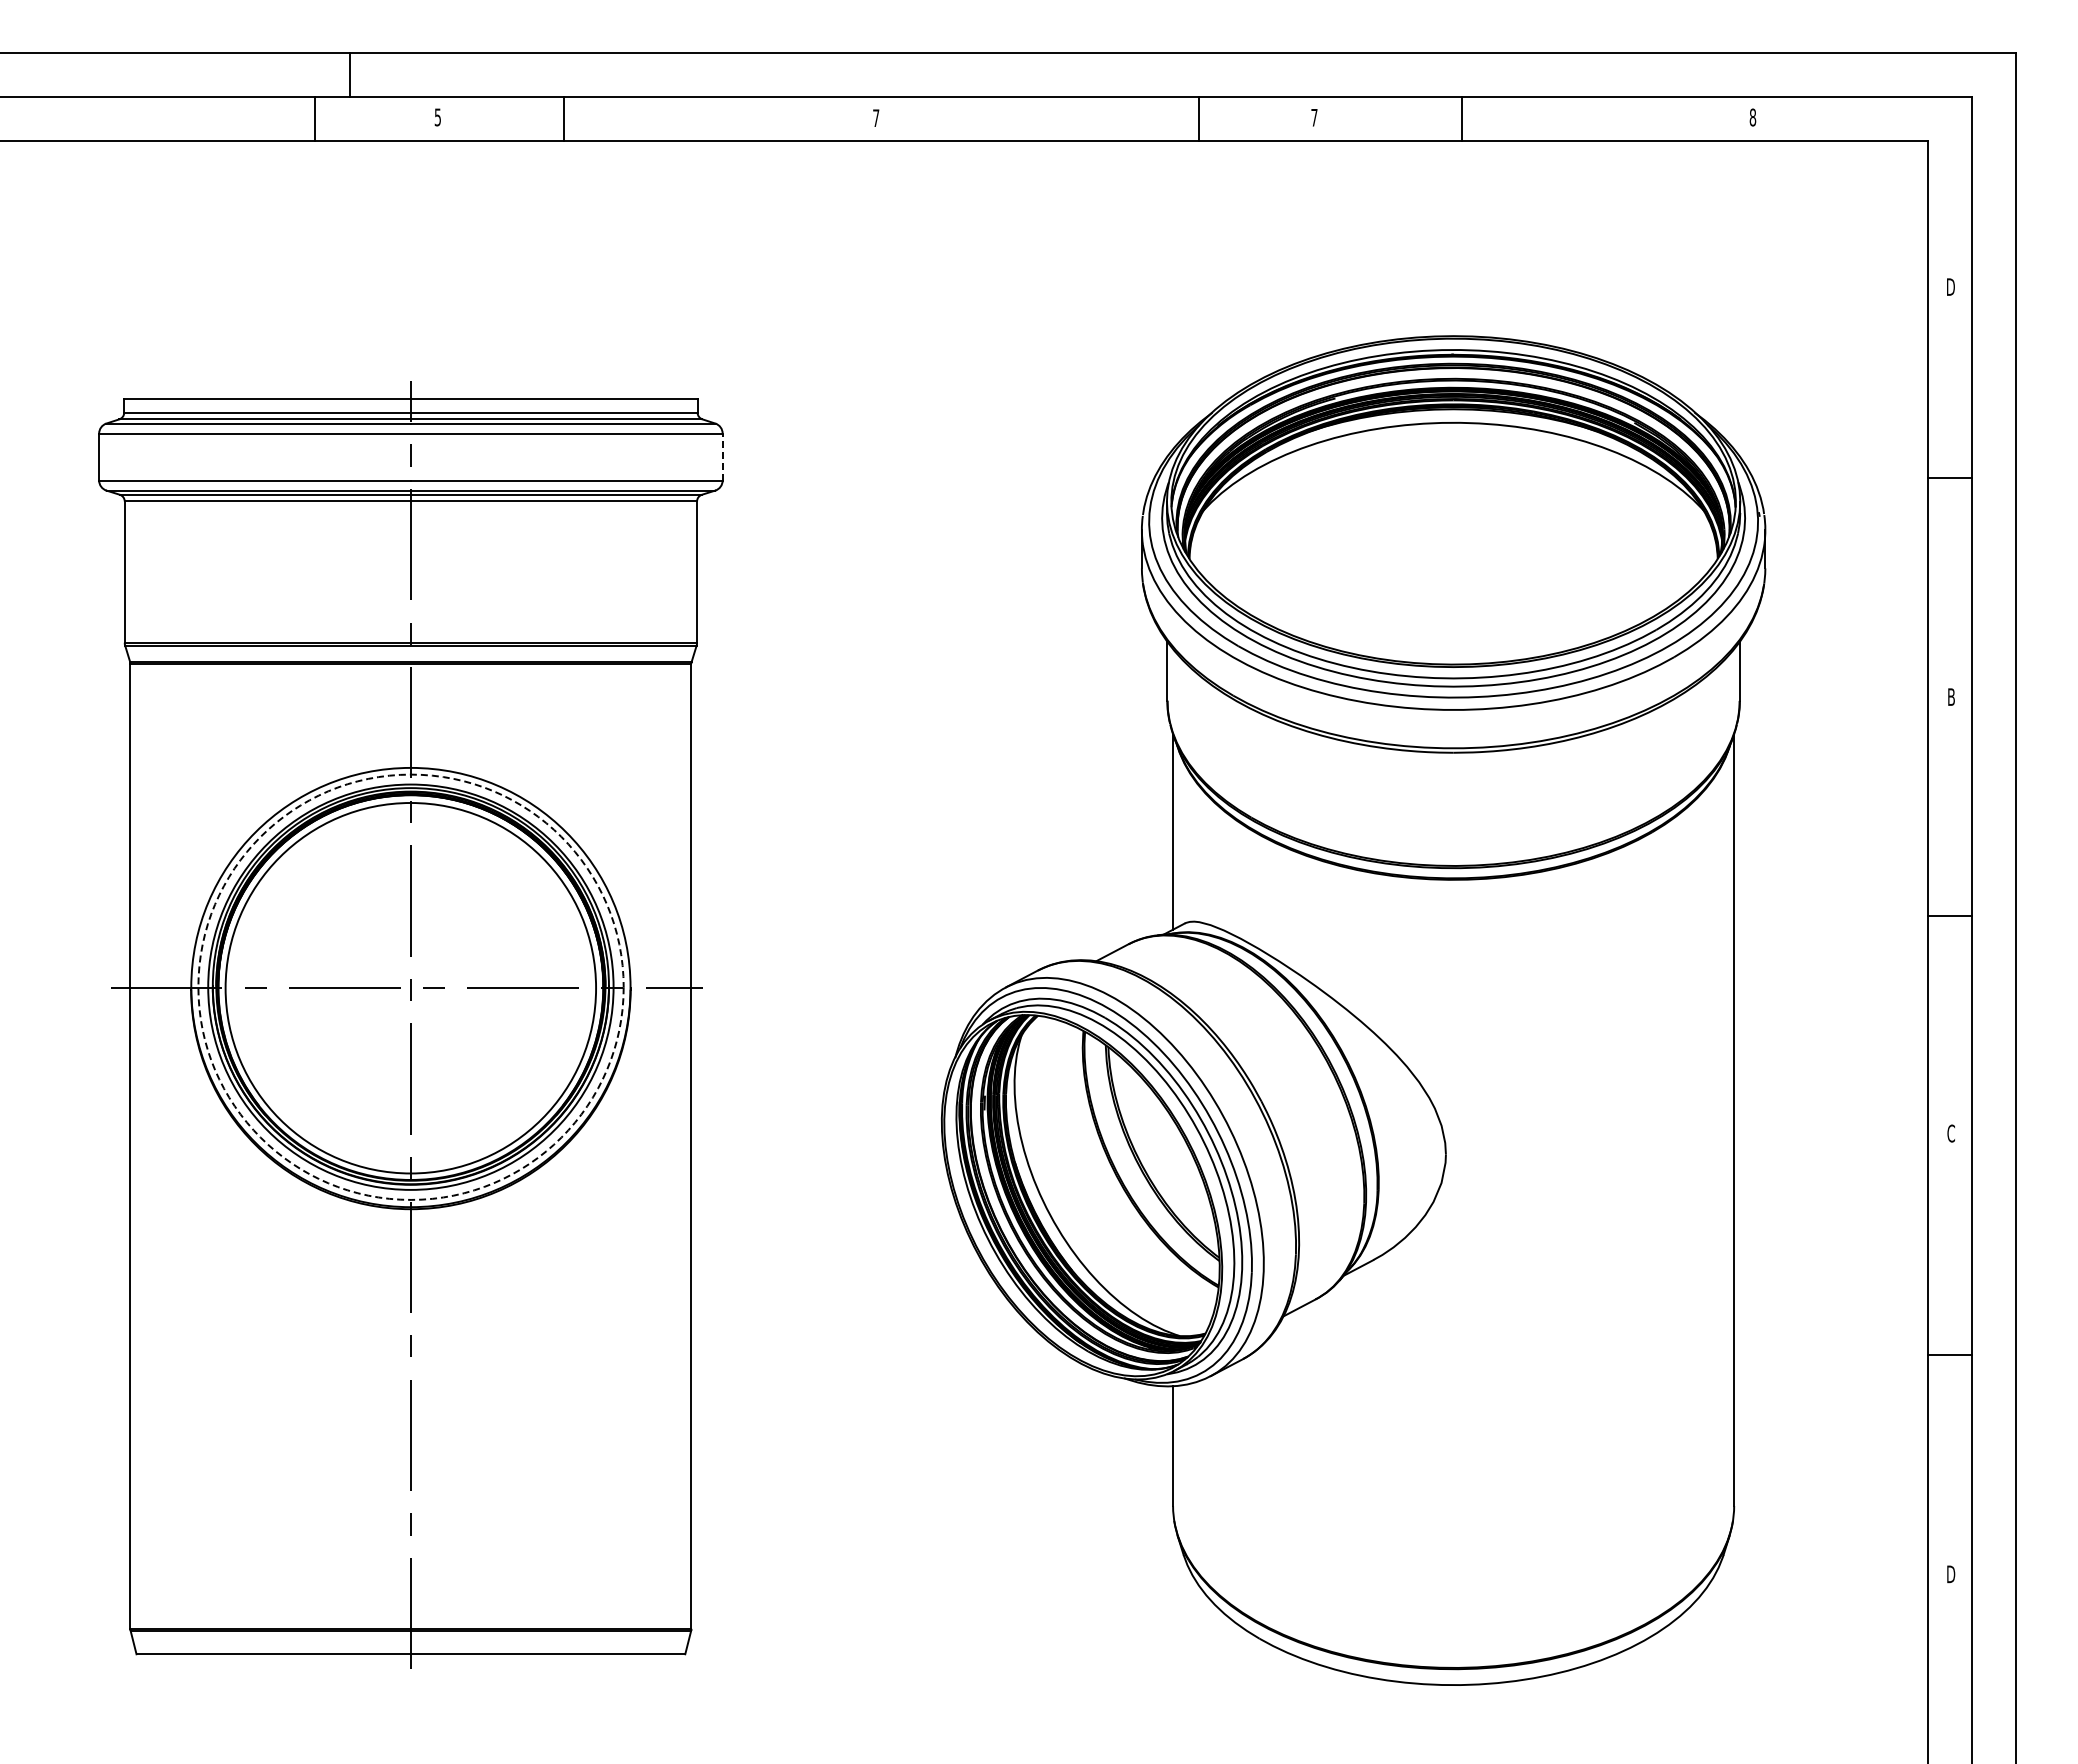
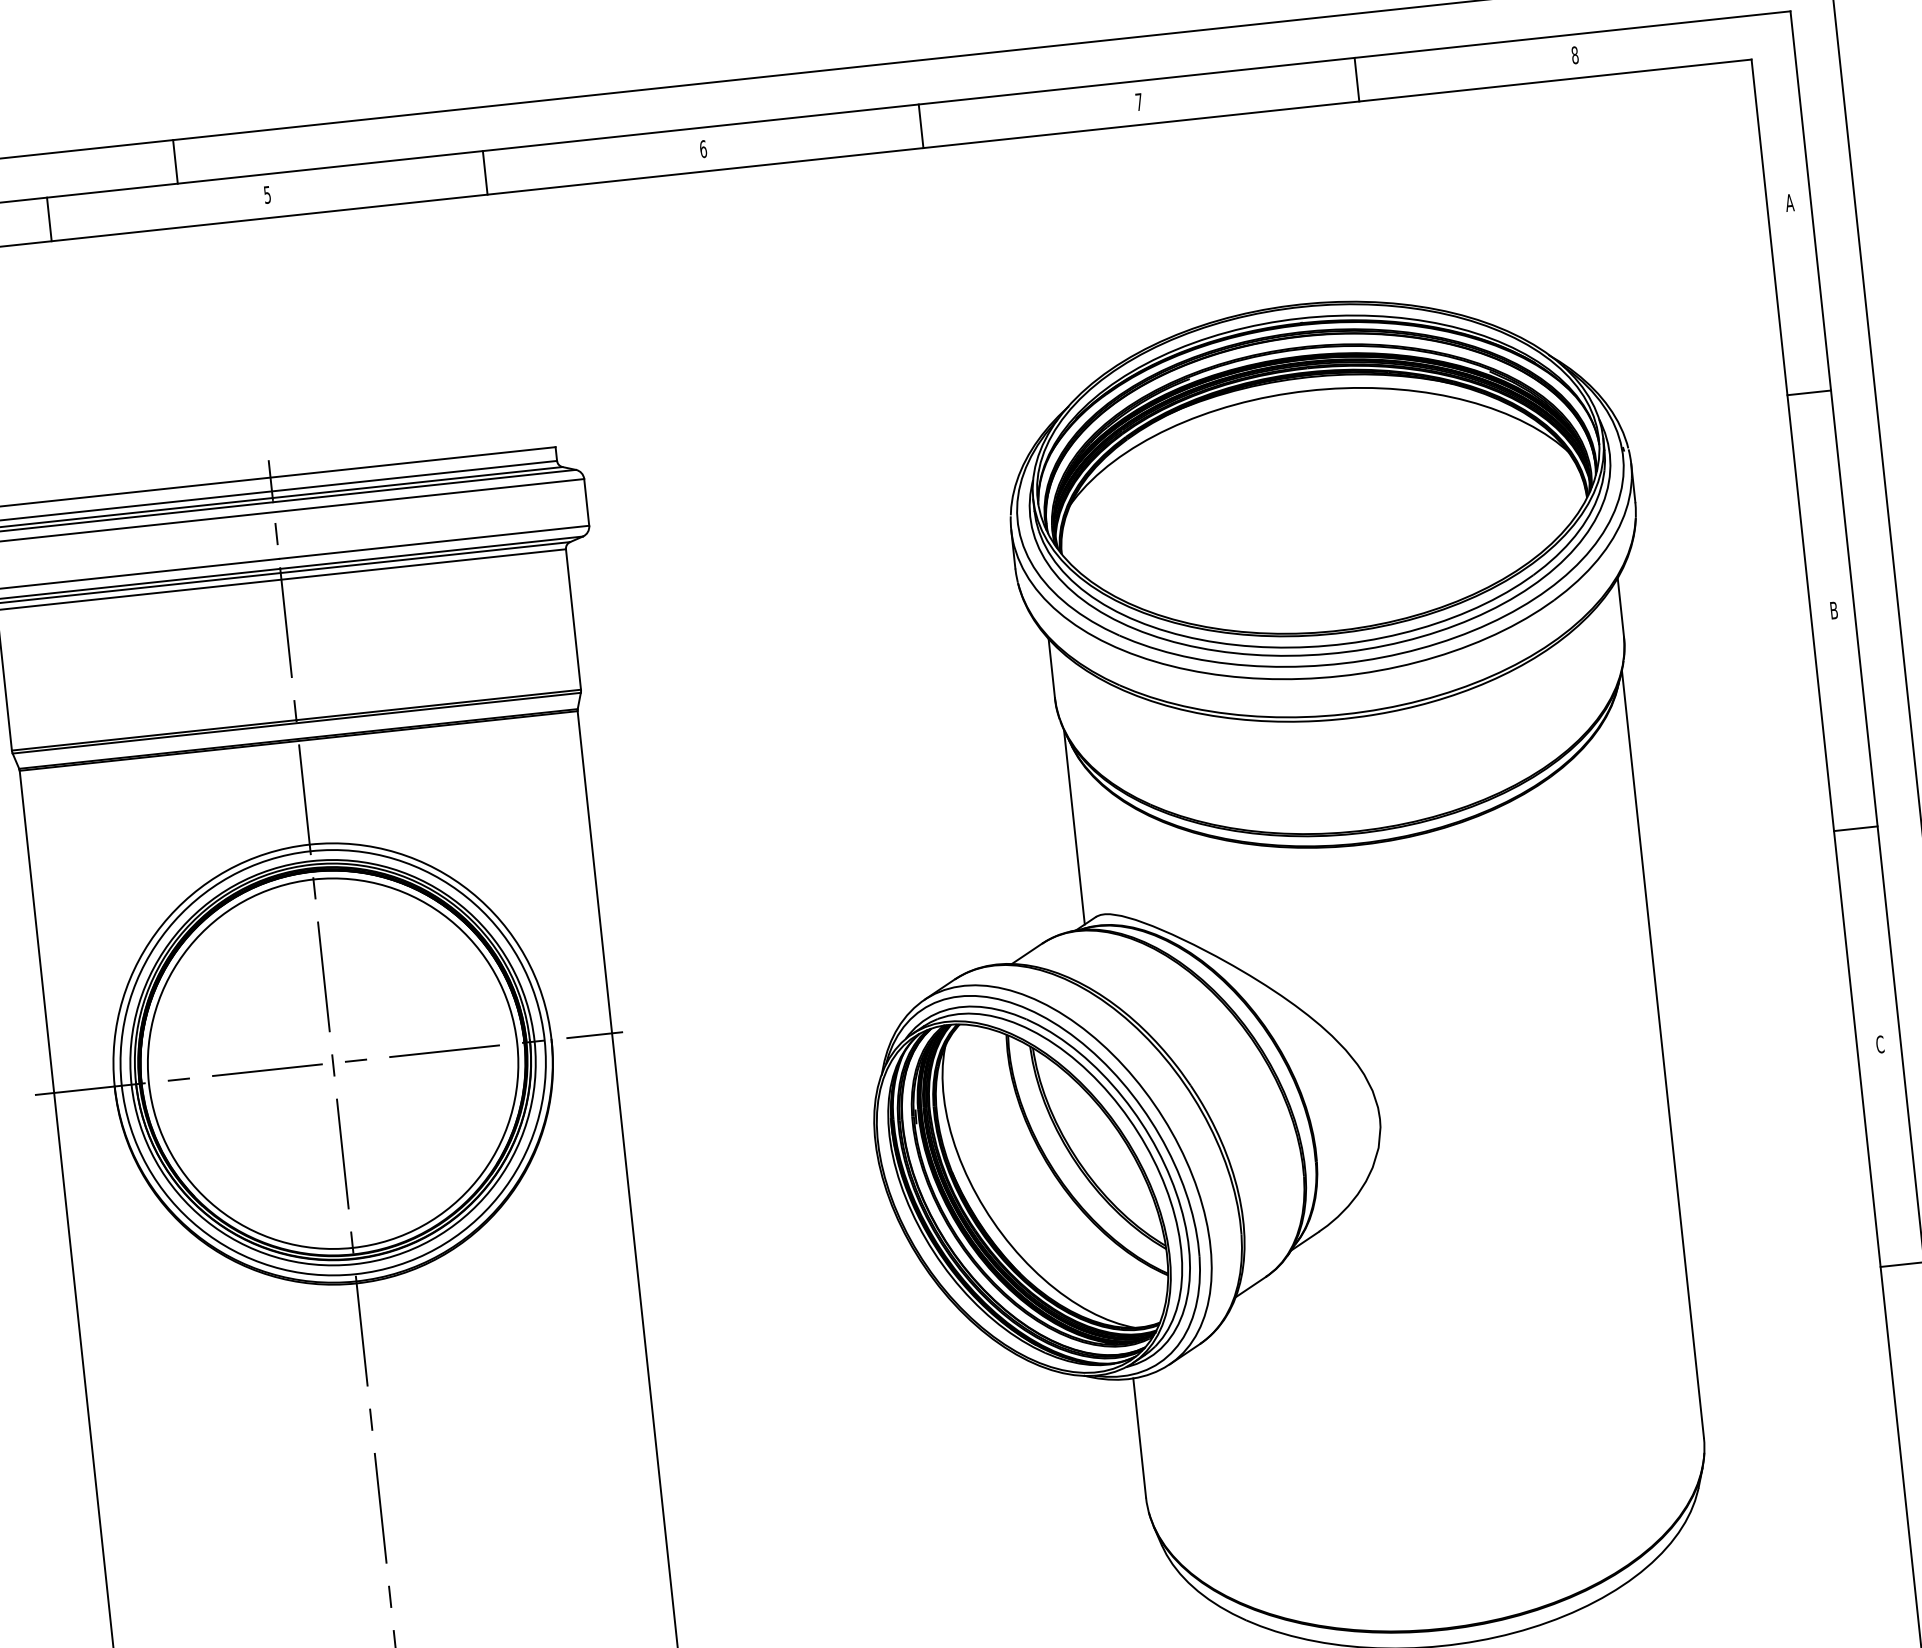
line: (315, 118) -> (49, 219), moved
line: (563, 118) -> (484, 172), moved
text: (876, 118) -> (703, 149), 7 -> 6
line: (1199, 118) -> (921, 126), moved
line: (1462, 118) -> (1356, 79), moved
text: (1950, 286) -> (1789, 202), D -> A
line: (722, 456) -> (586, 501), dashed -> solid
circle: (410, 986) -> (332, 1062), dashed -> solid

